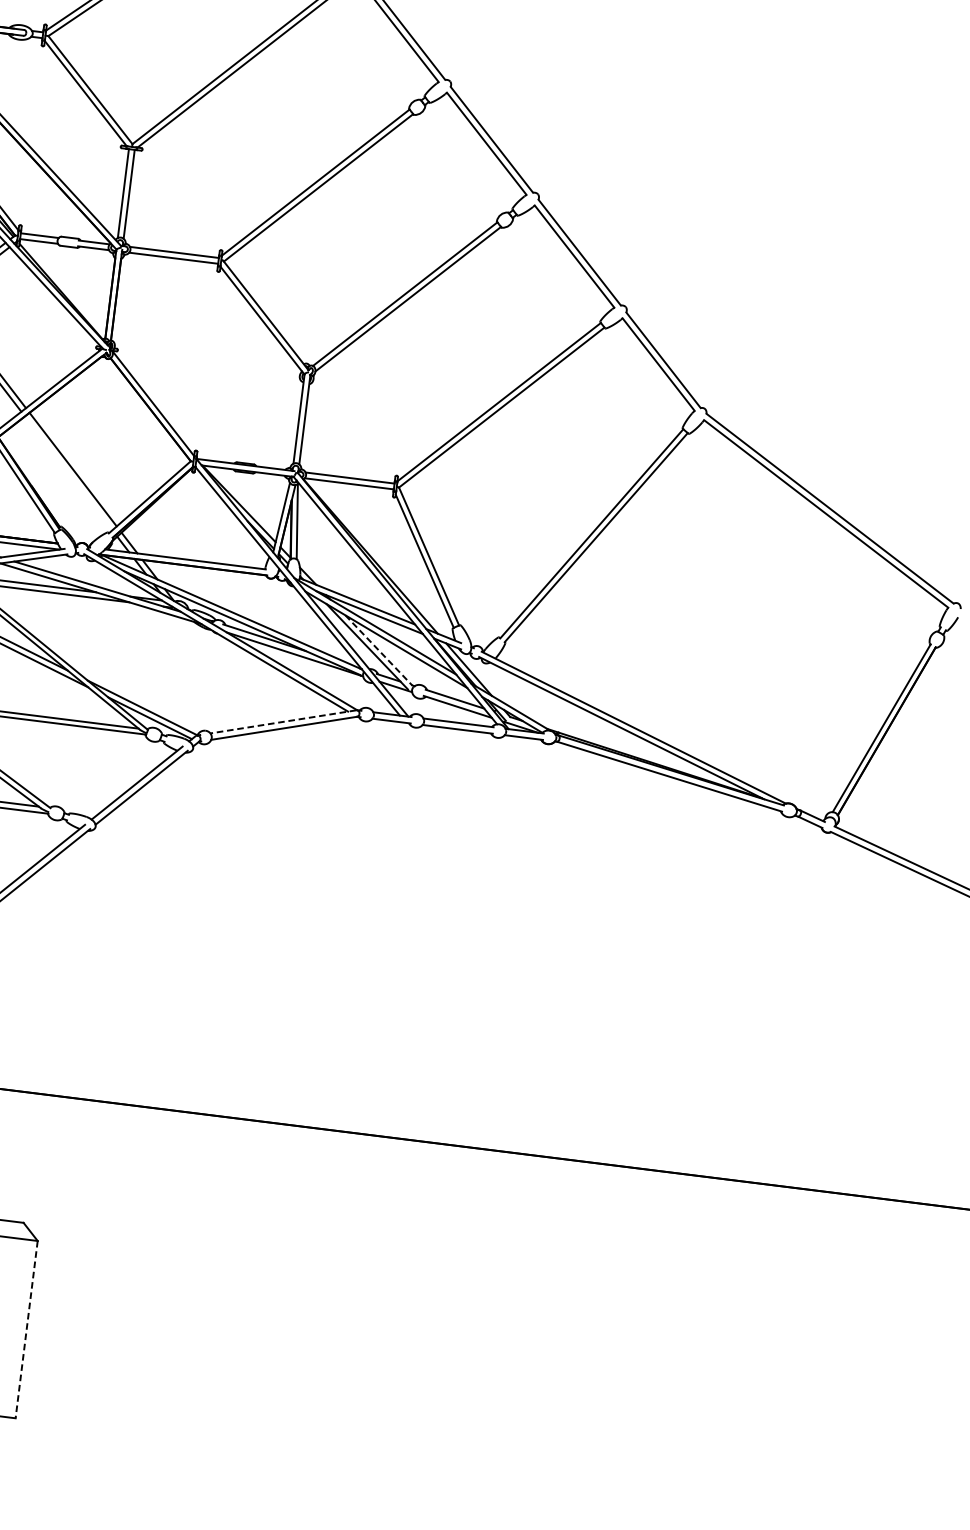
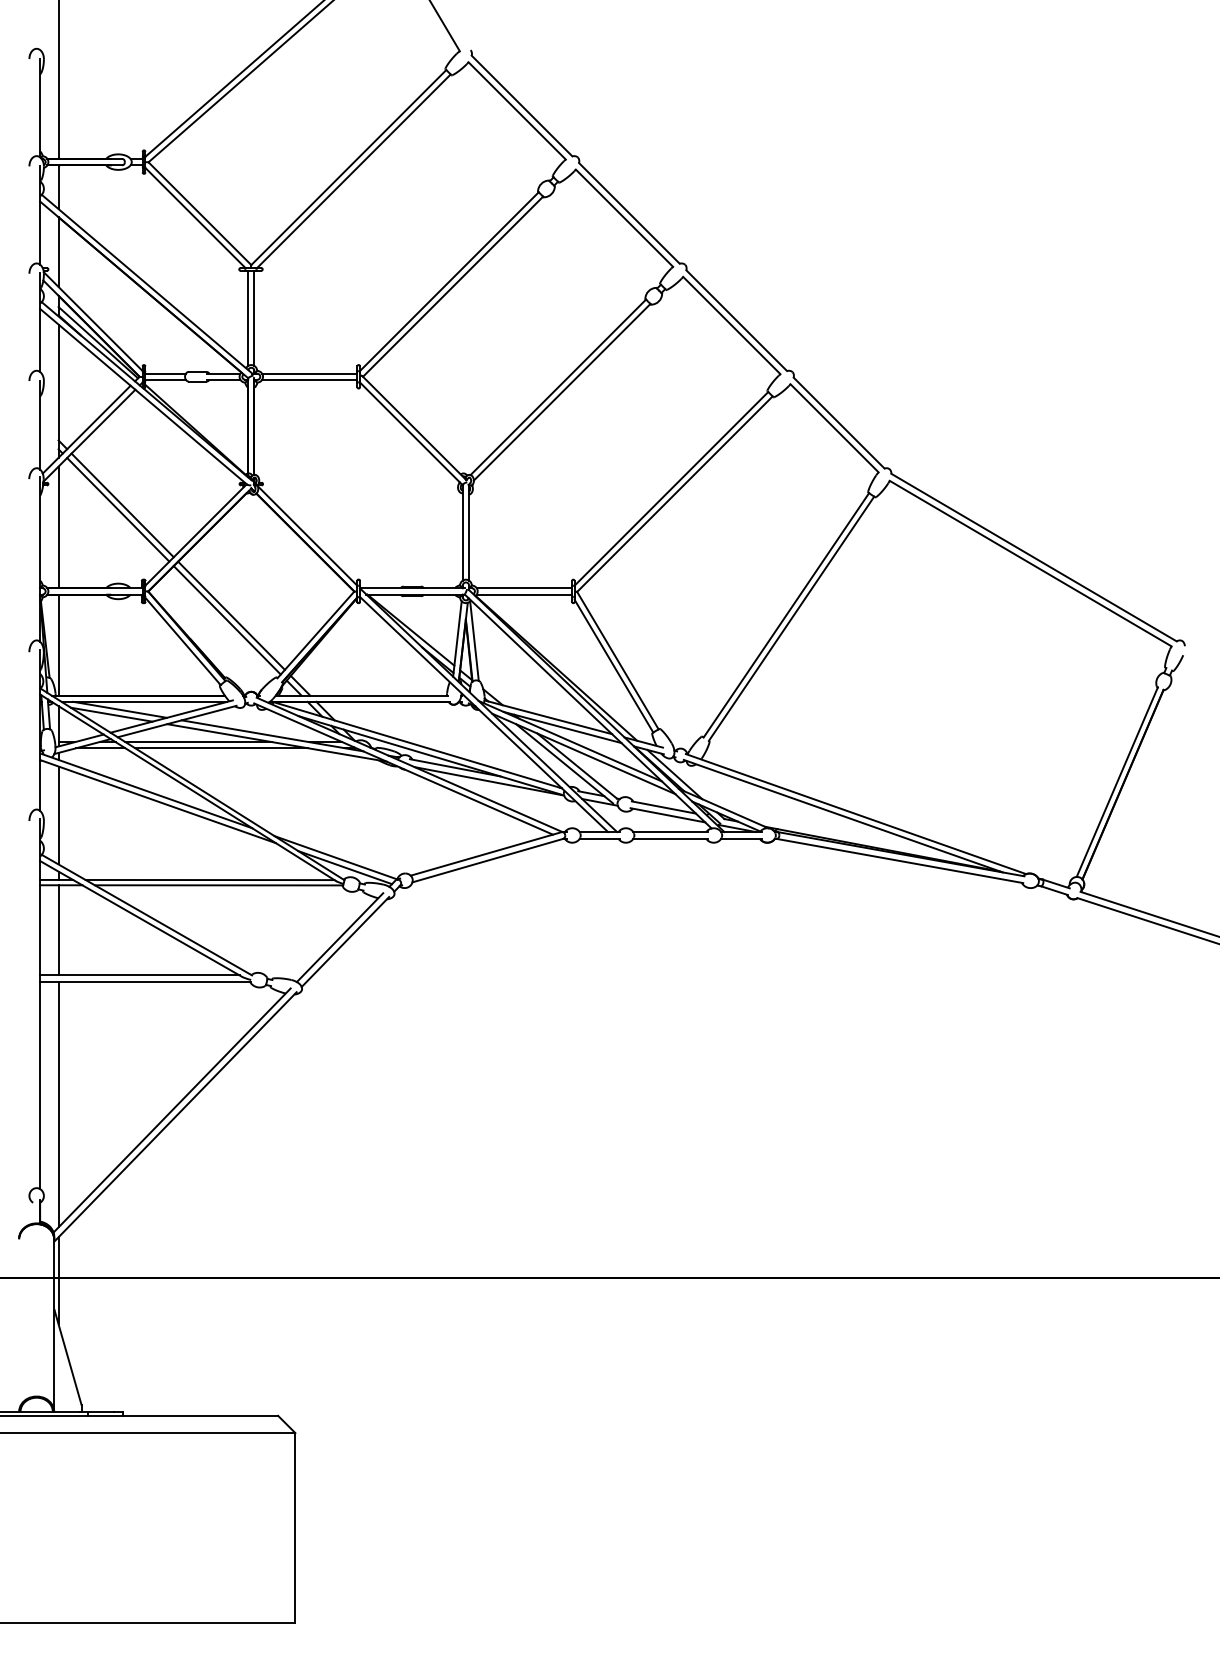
line: (67, 473) -> (226, 620), added
line: (379, 650) -> (577, 766), dashed -> solid
line: (282, 722) -> (485, 854), dashed -> solid
line: (26, 1329) -> (295, 1527), dashed -> solid

